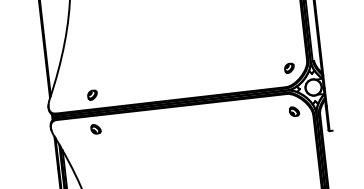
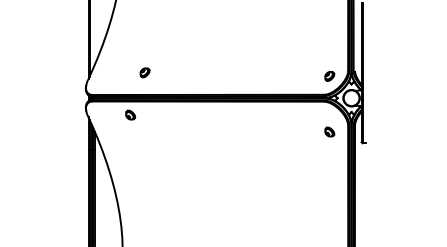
part: (91, 94) -> (144, 72), moved
part: (294, 111) -> (329, 131), moved

